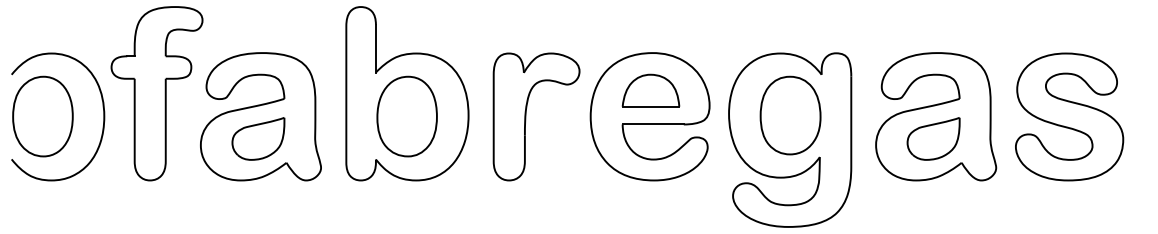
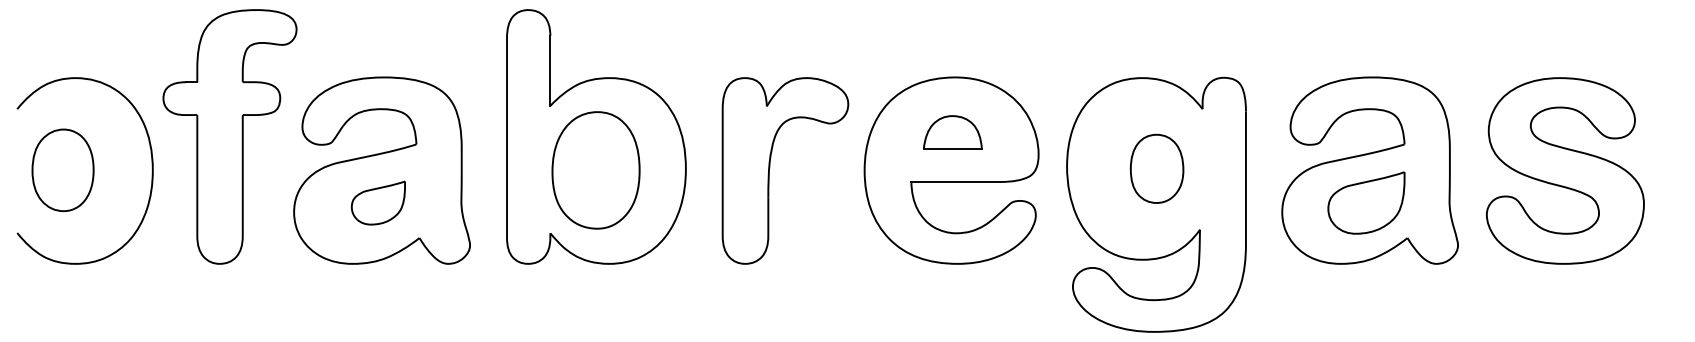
part: (650, 90) -> (952, 132), size x0.7
part: (790, 115) -> (1157, 168), size x0.6
part: (42, 116) -> (62, 170), size x0.7
part: (258, 138) -> (378, 202), size x0.7

